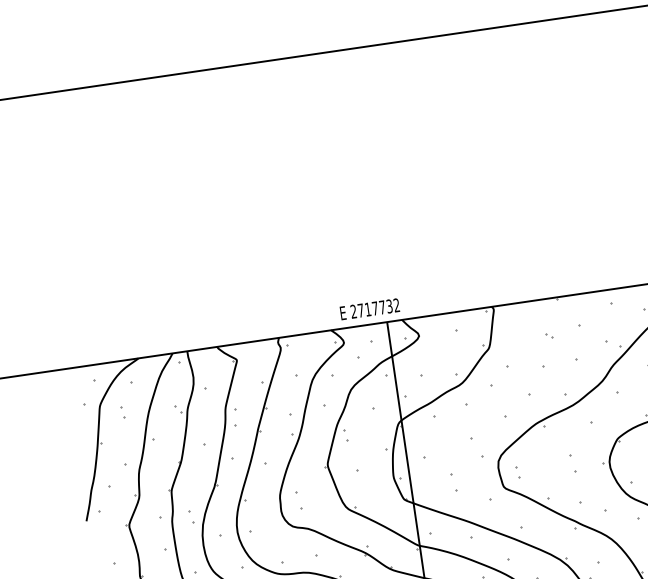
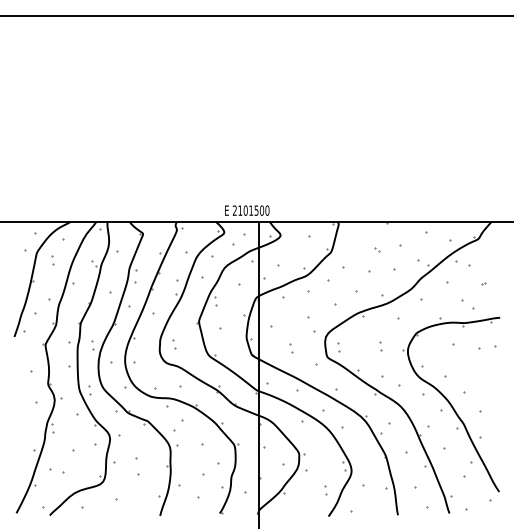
text: (378, 307) -> (253, 210), 2717732 -> 2101500
part: (572, 463) -> (380, 346), size x0.62
part: (455, 483) -> (291, 348), size x0.62
part: (299, 500) -> (174, 344), size x0.62

